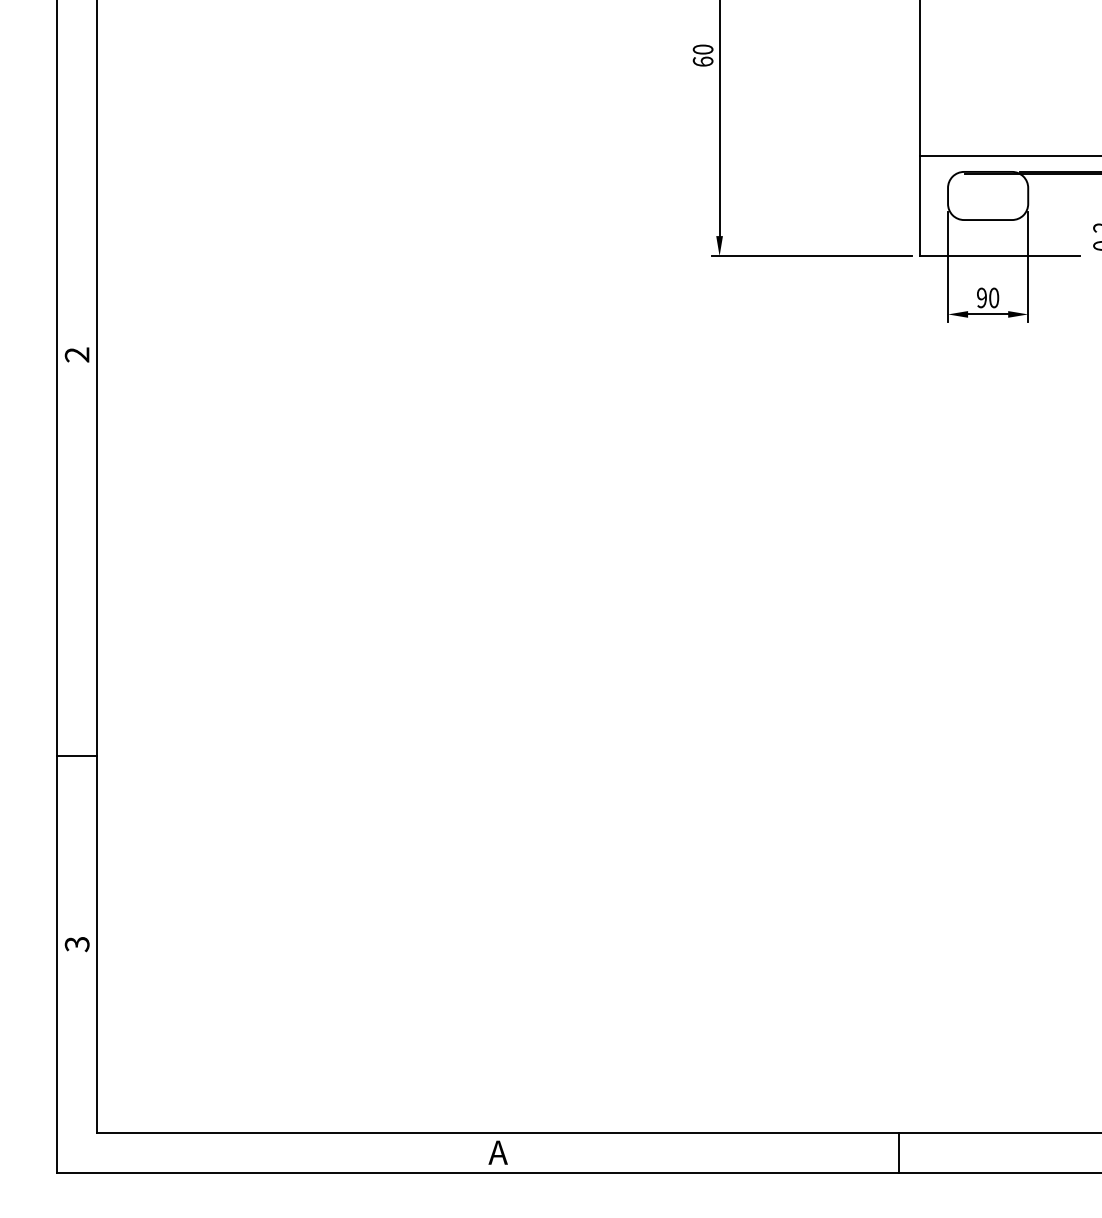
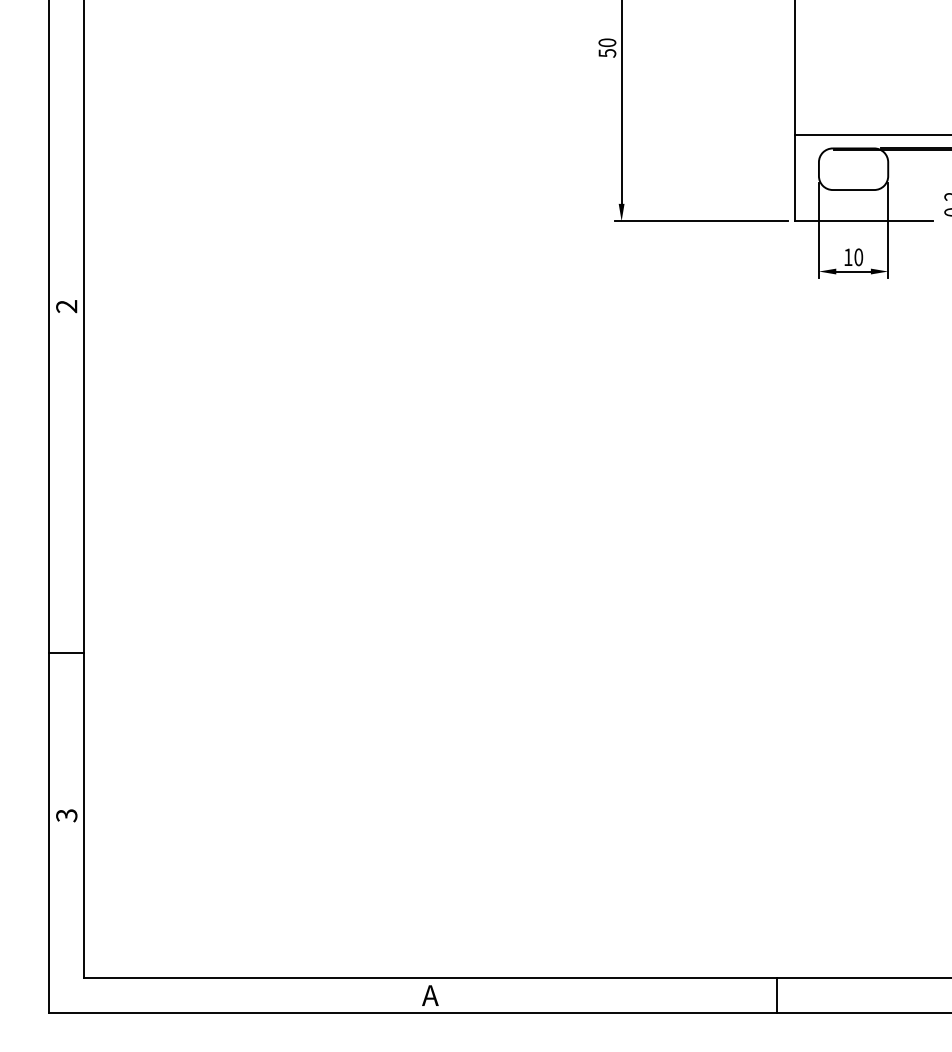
text: (703, 60) -> (607, 52), 60 -> 50
text: (982, 298) -> (848, 257), 90 -> 10

